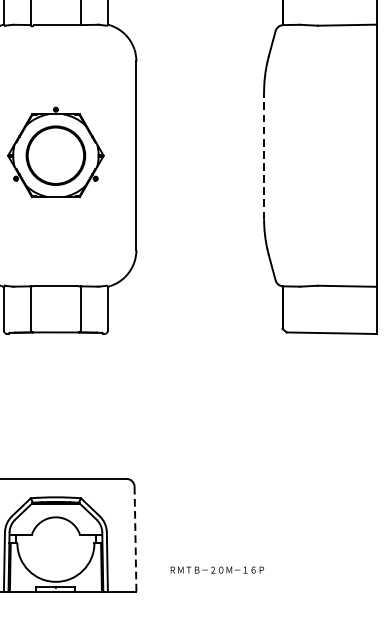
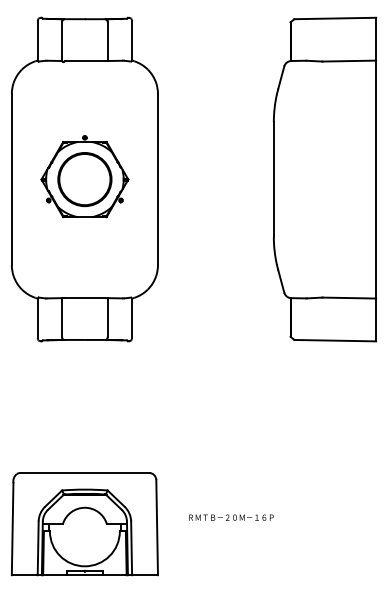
line: (263, 155) -> (273, 179), dashed -> solid
line: (135, 539) -> (157, 527), dashed -> solid
text: (217, 569) -> (231, 517), moved

